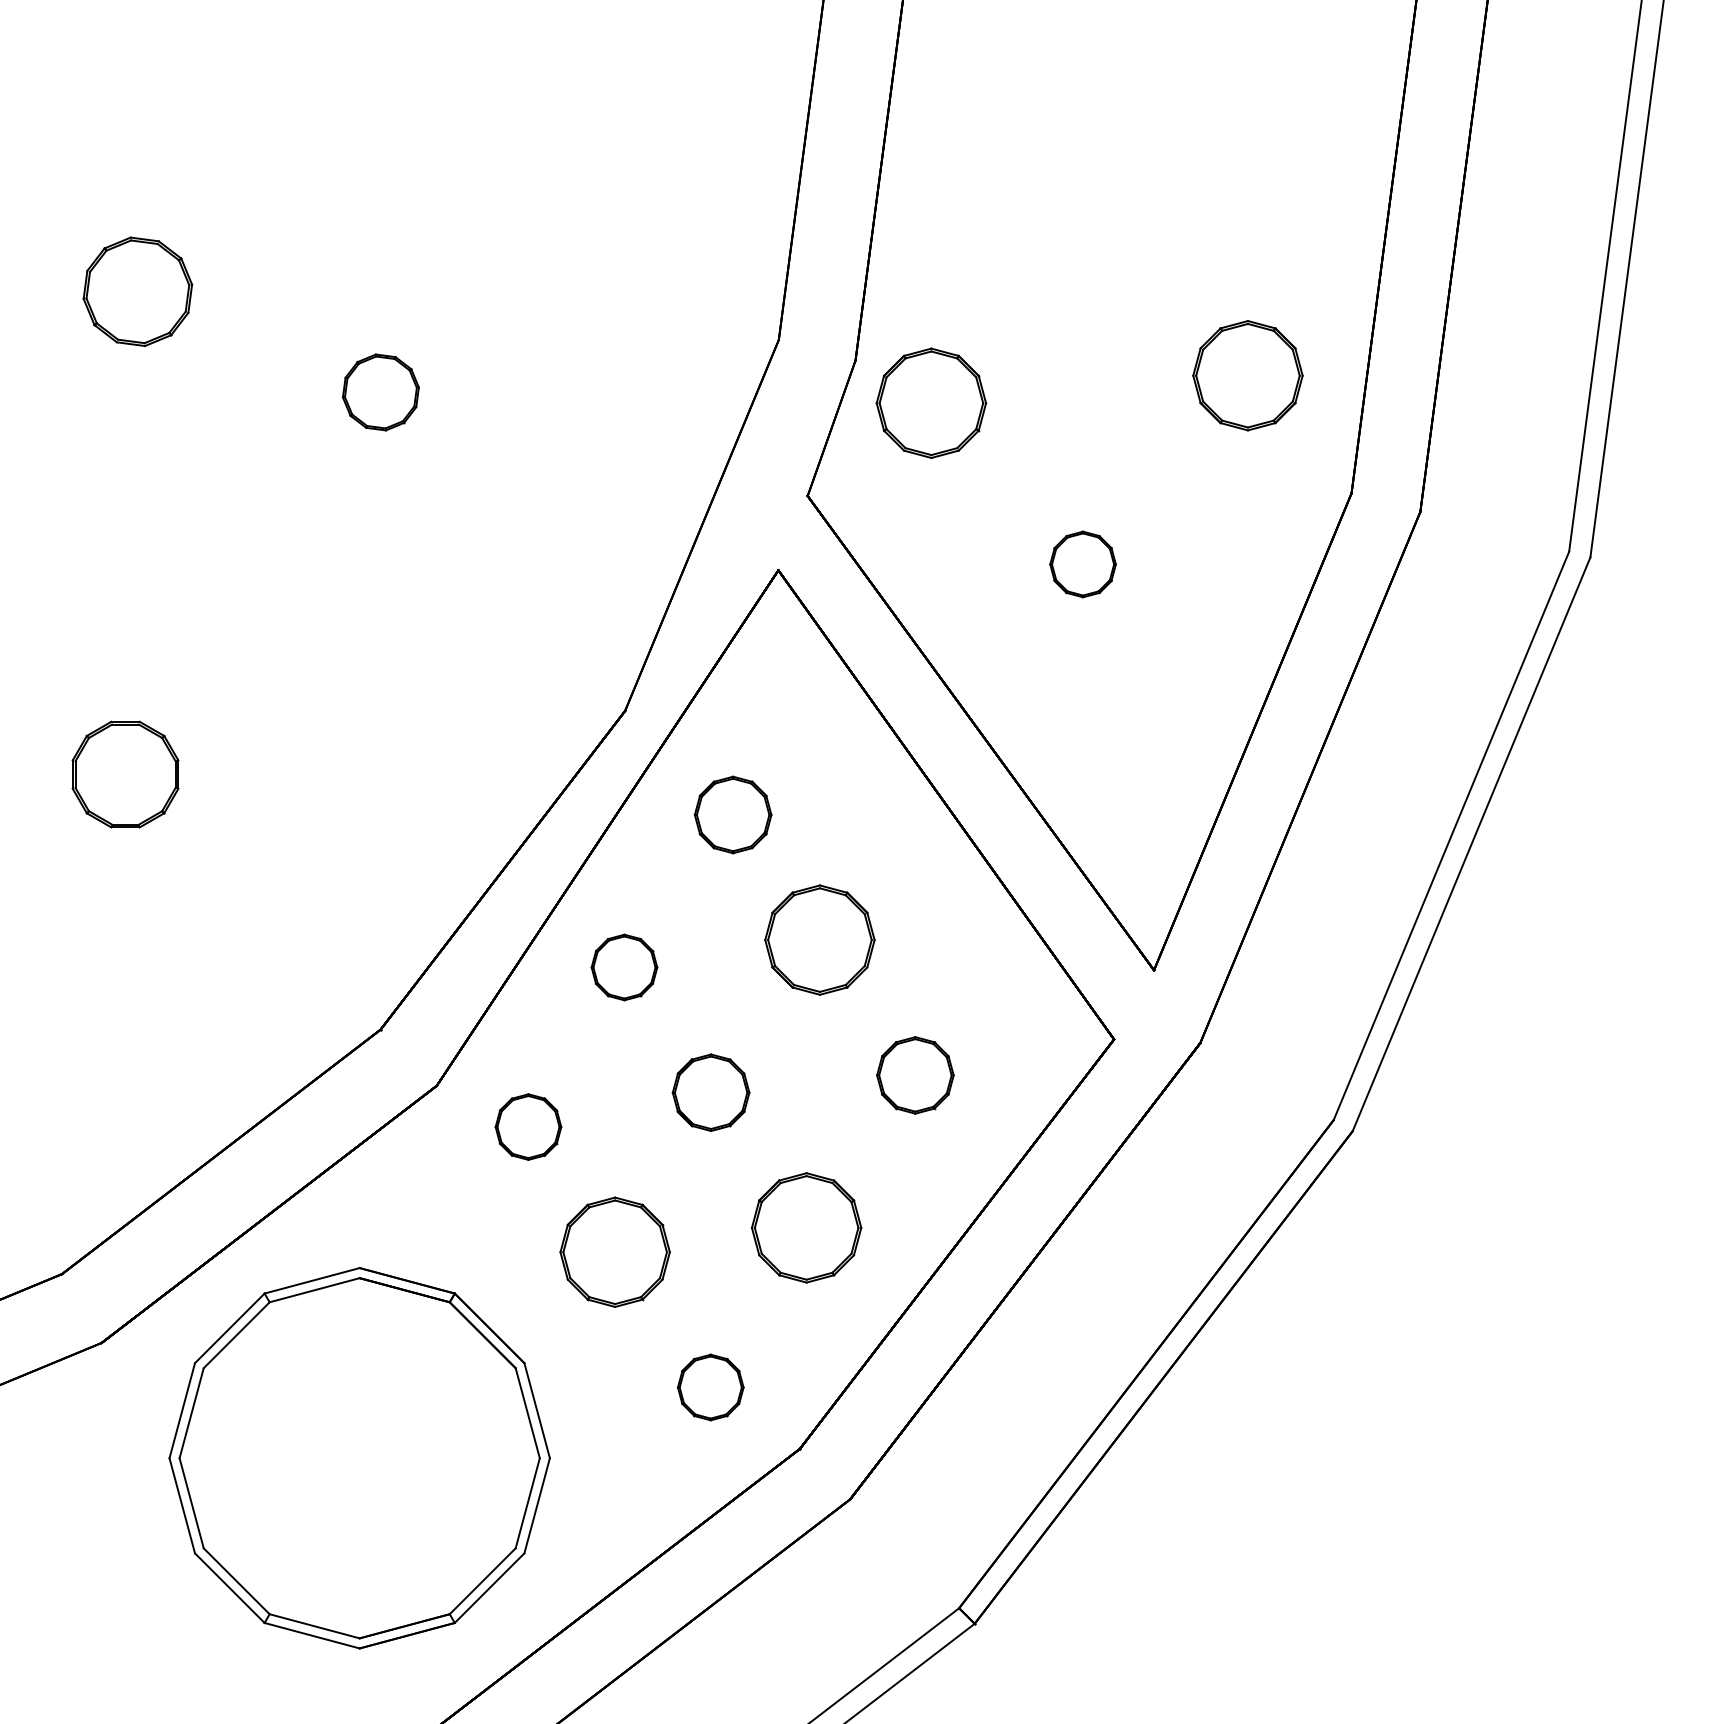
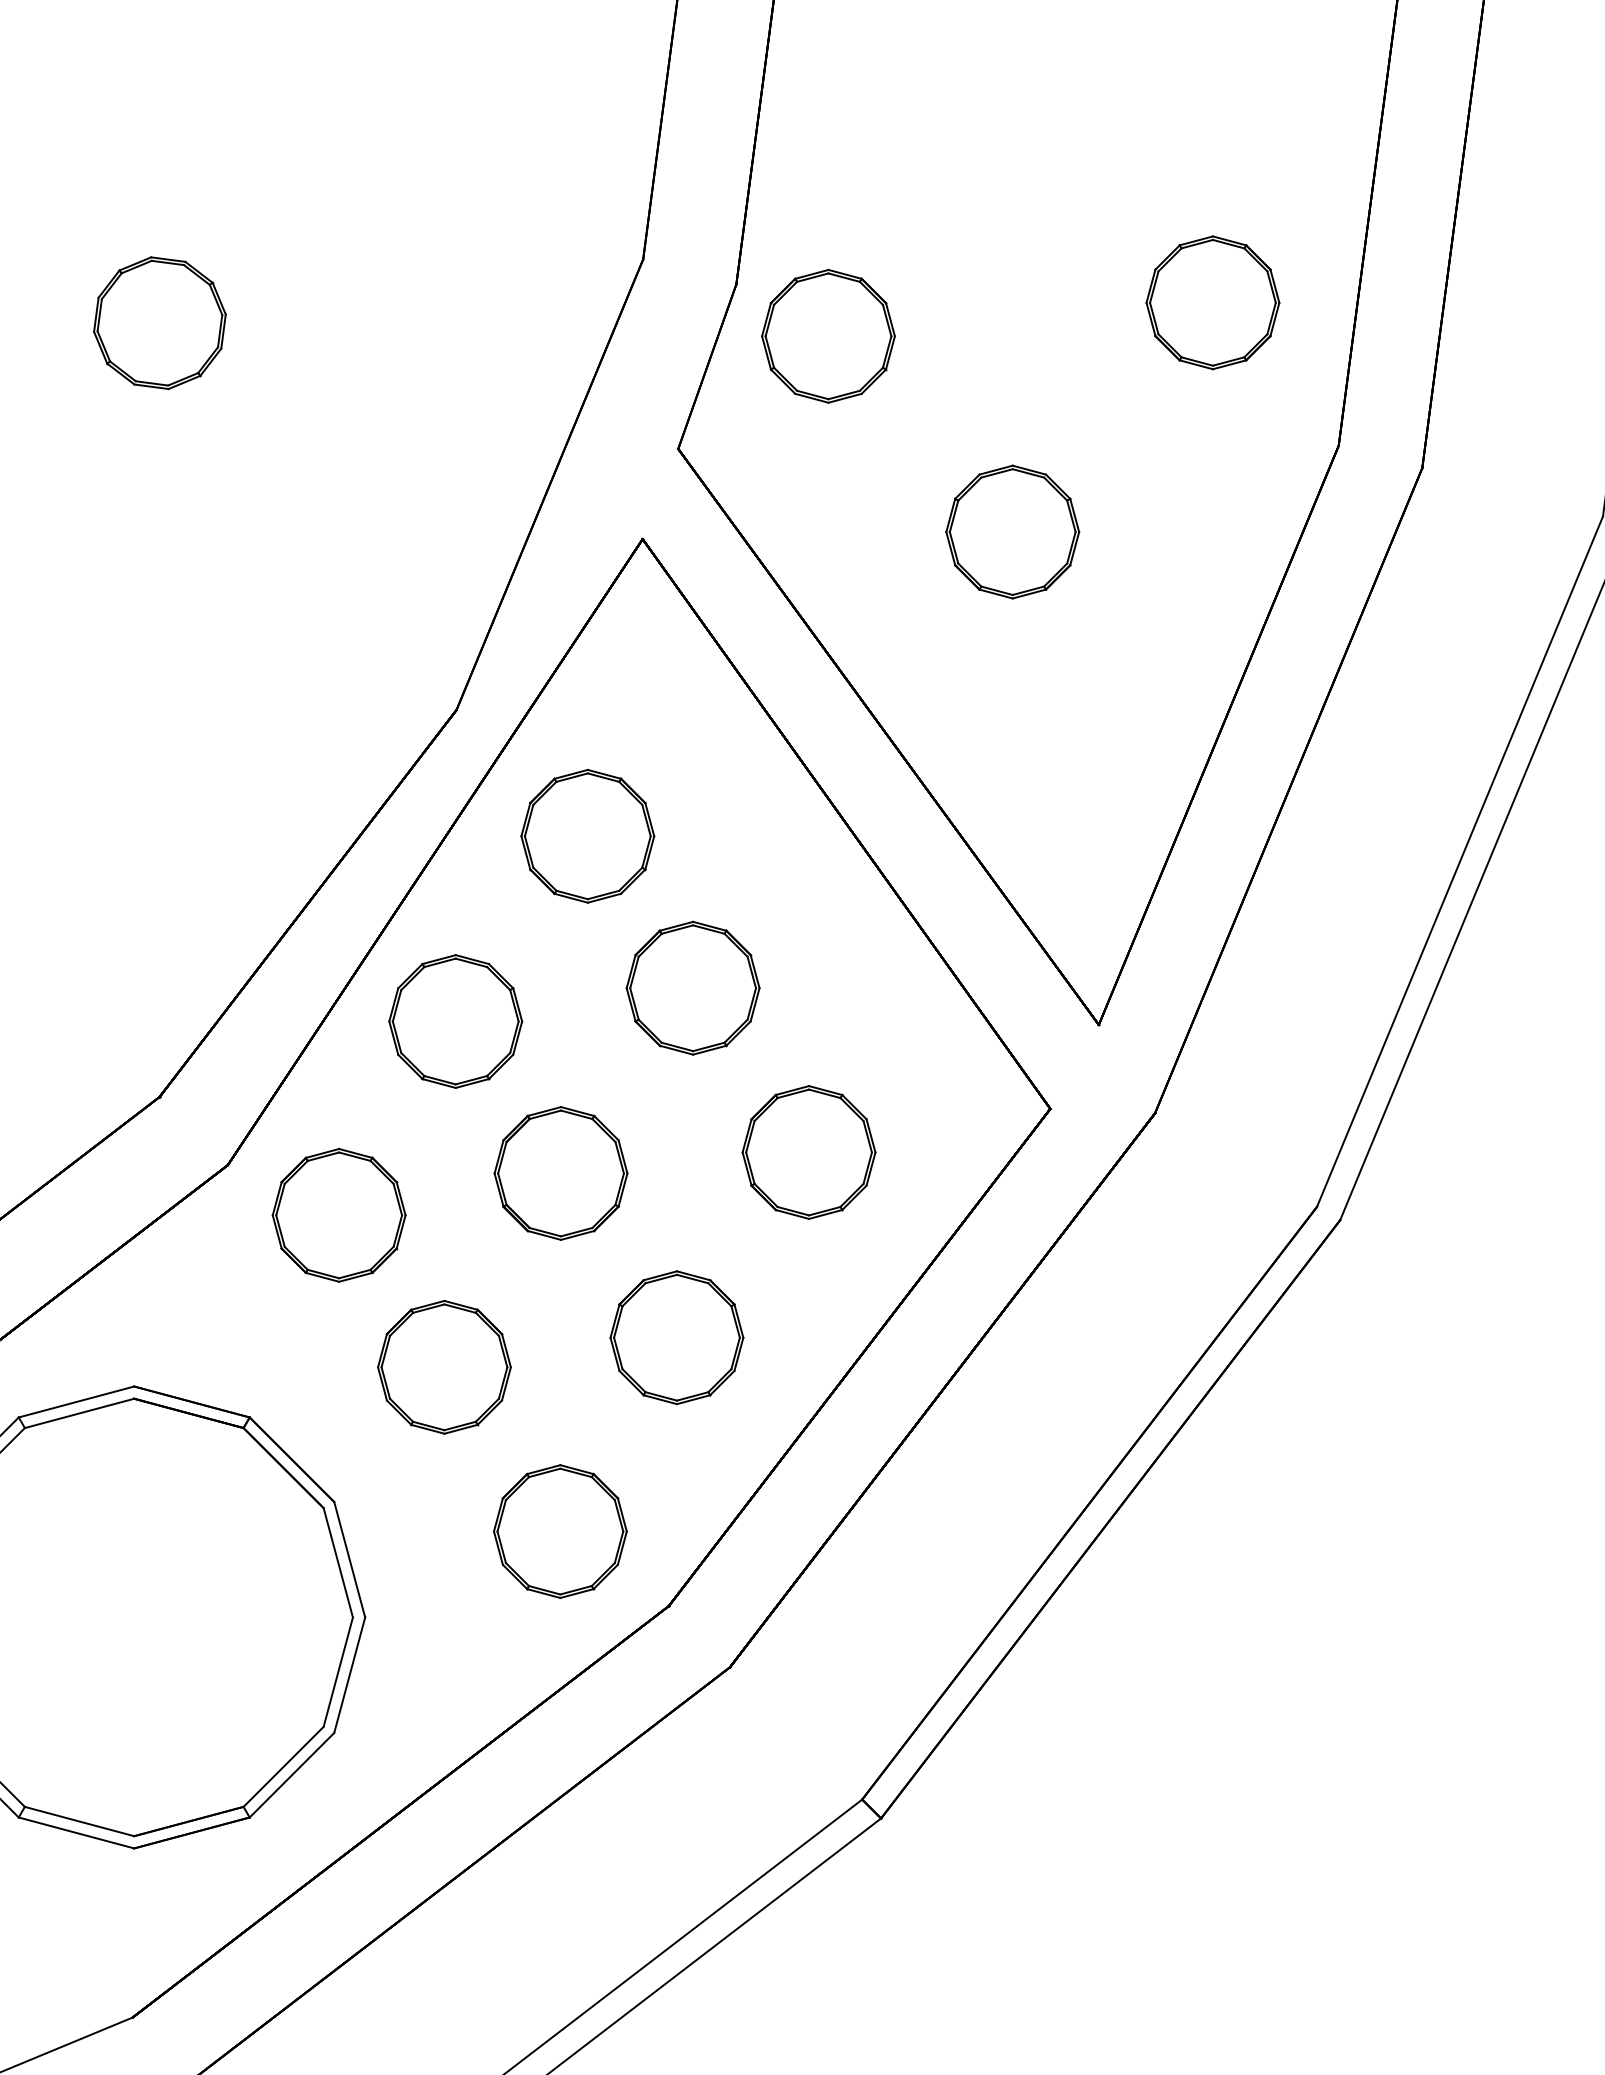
part: (380, 392) -> (159, 323), size x1.43
part: (1082, 564) -> (1011, 532), size x1.67
part: (732, 814) -> (586, 835), size x1.43
part: (624, 967) -> (455, 1021), size x1.67
part: (915, 1075) -> (809, 1152), size x1.43
part: (710, 1092) -> (560, 1173), size x1.43
part: (528, 1126) -> (339, 1214), size x1.67
part: (710, 1387) -> (560, 1531), size x1.67

